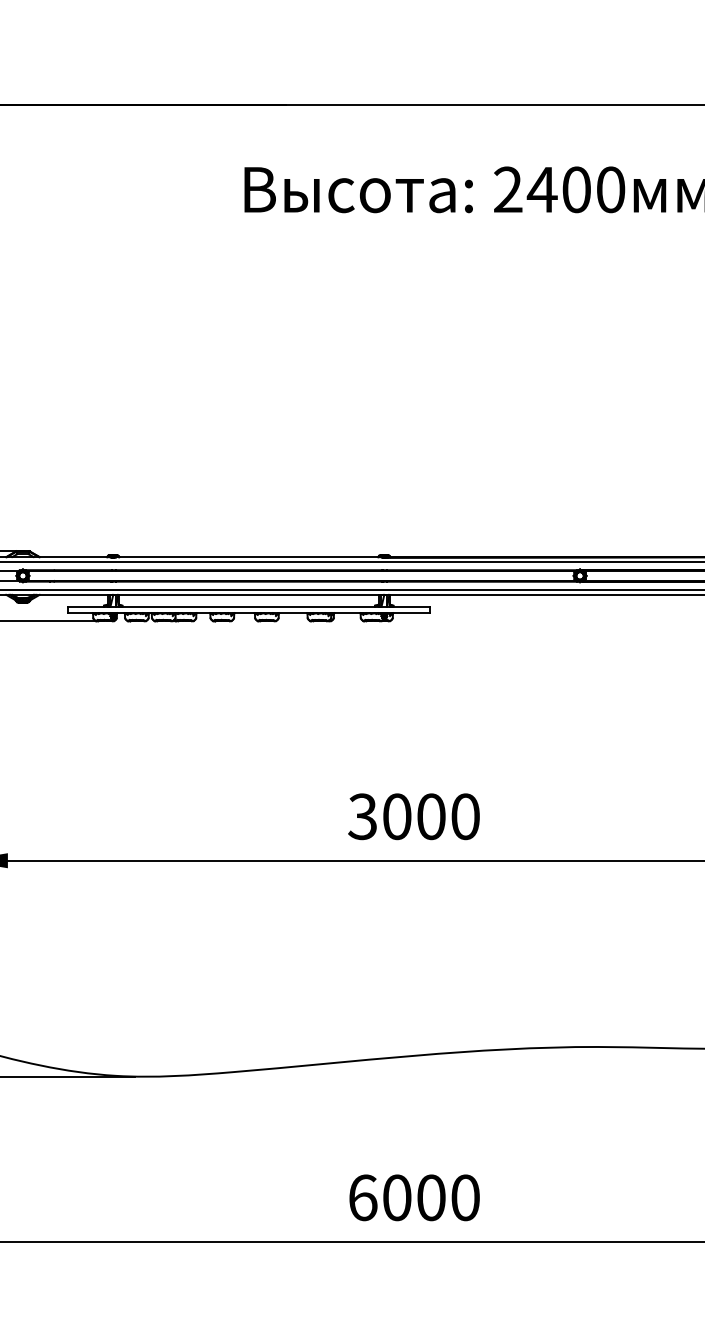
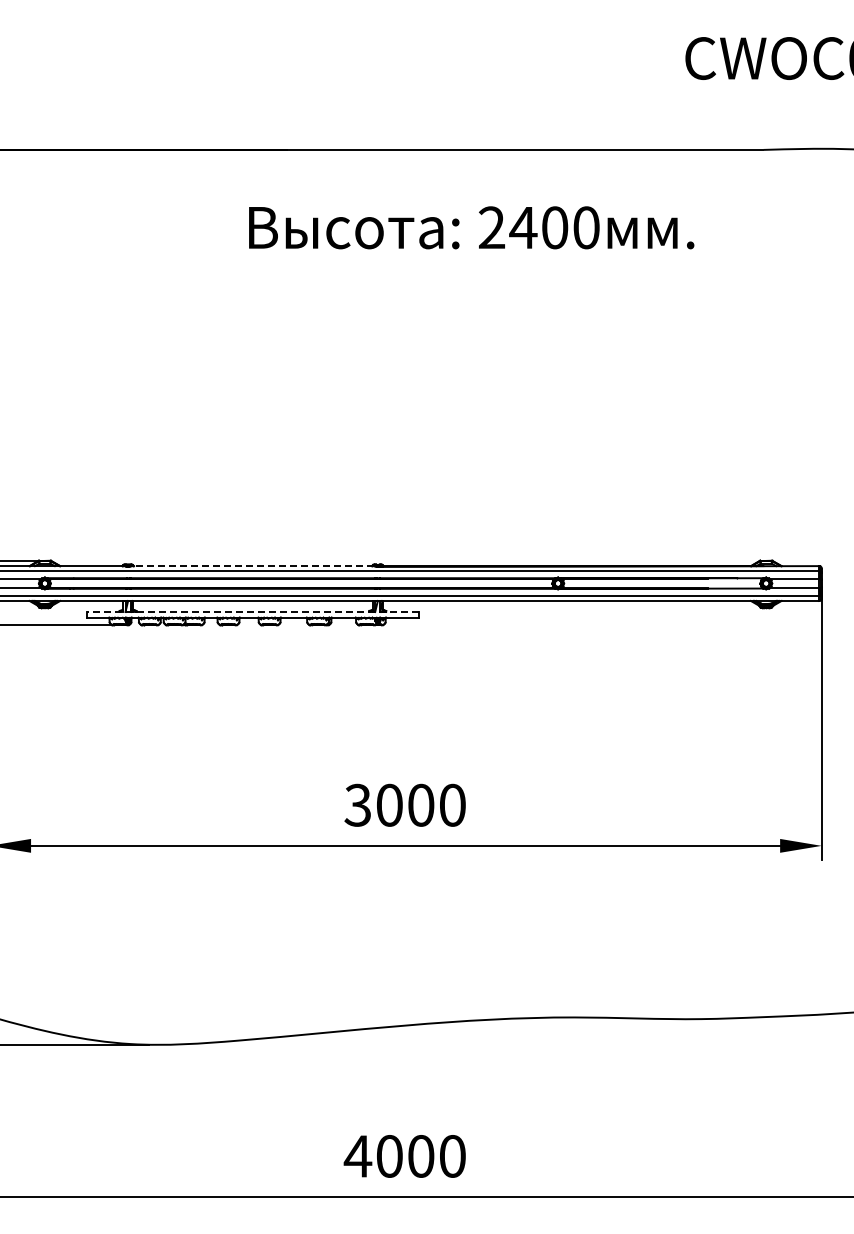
line: (248, 557) -> (252, 566), solid -> dashed
line: (248, 607) -> (252, 612), solid -> dashed
text: (362, 1197) -> (357, 1156), 6000 -> 4000

